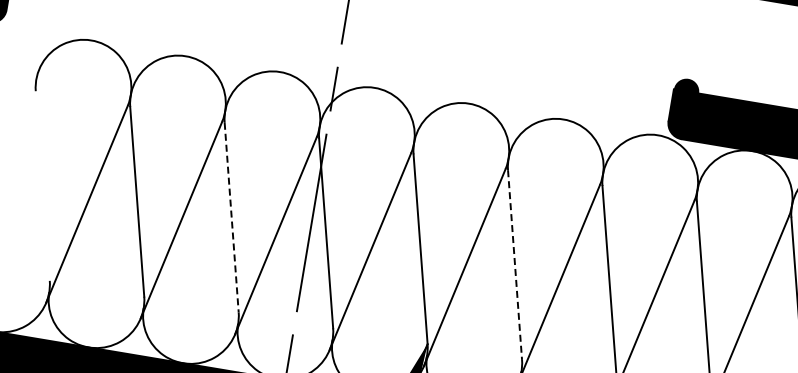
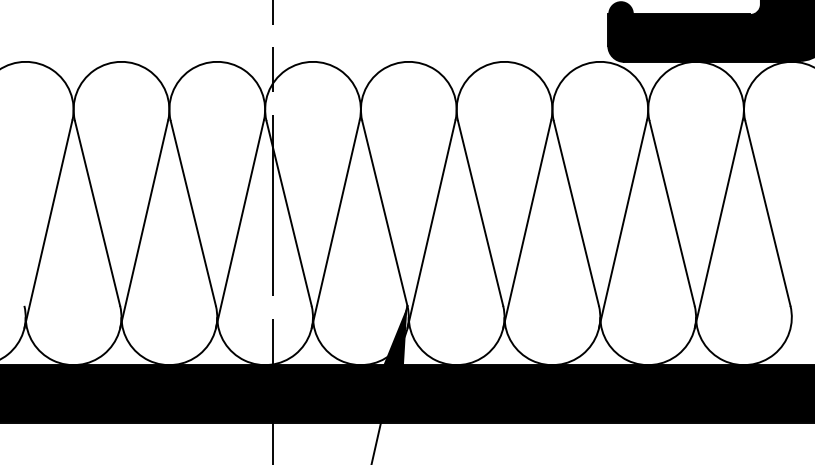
line: (231, 217) -> (193, 213), dashed -> solid
line: (514, 265) -> (480, 213), dashed -> solid

